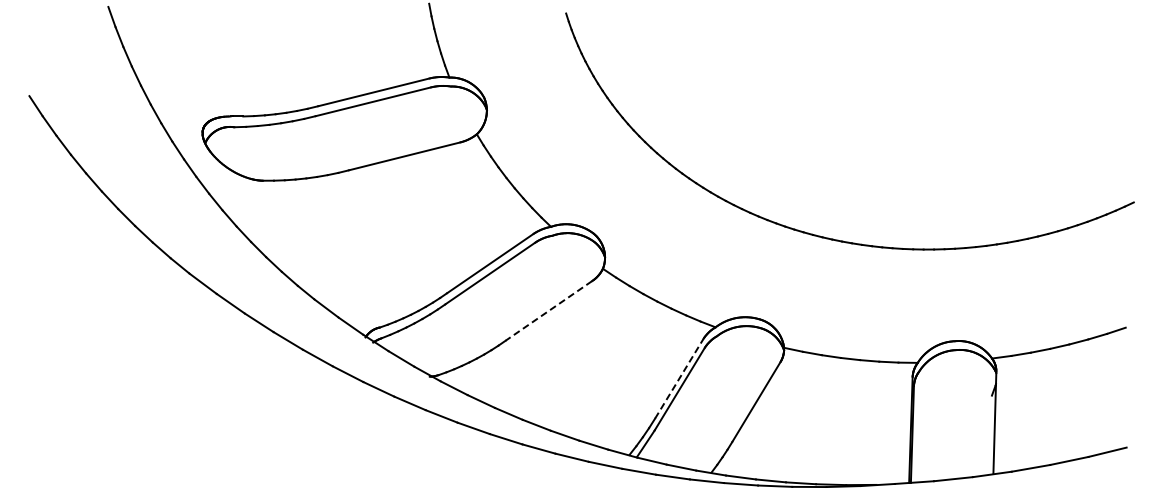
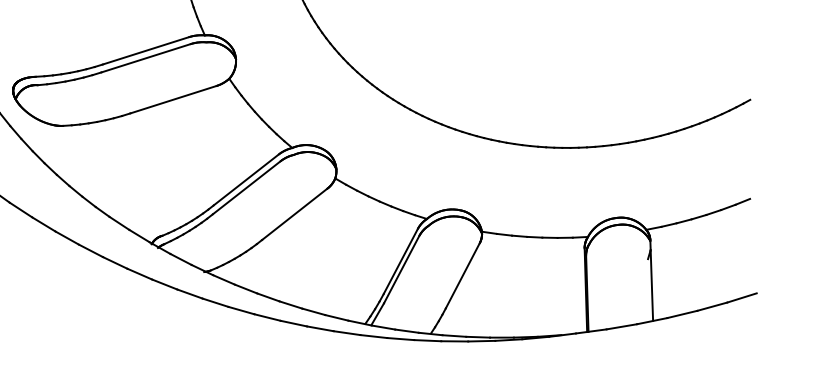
line: (548, 310) -> (294, 213), dashed -> solid
line: (679, 378) -> (401, 261), dashed -> solid

